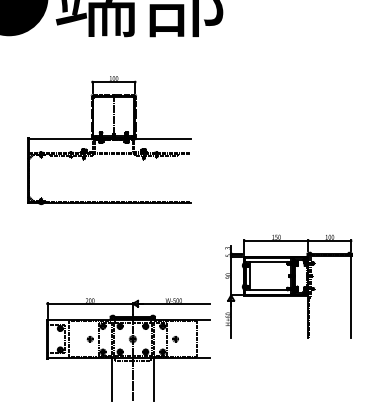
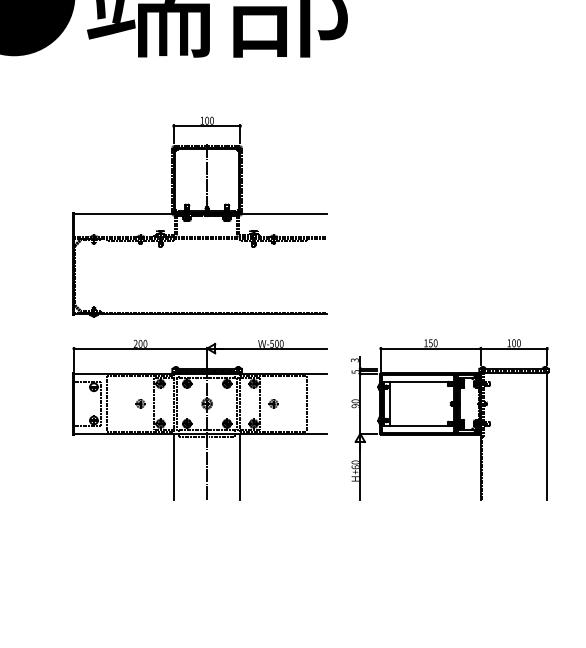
part: (109, 140) -> (200, 217), moved
part: (288, 286) -> (449, 419), moved
part: (128, 349) -> (200, 419), moved

